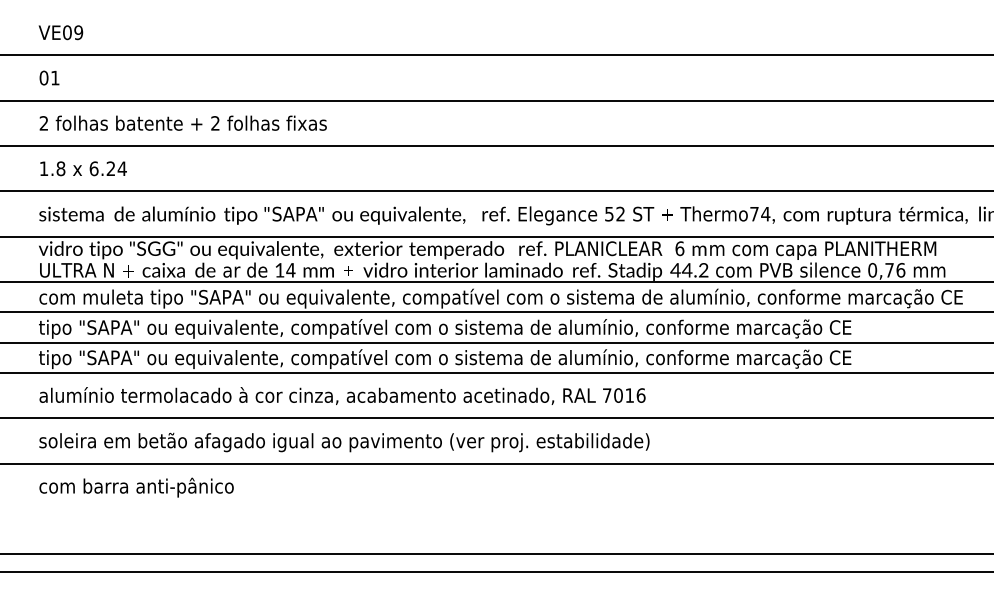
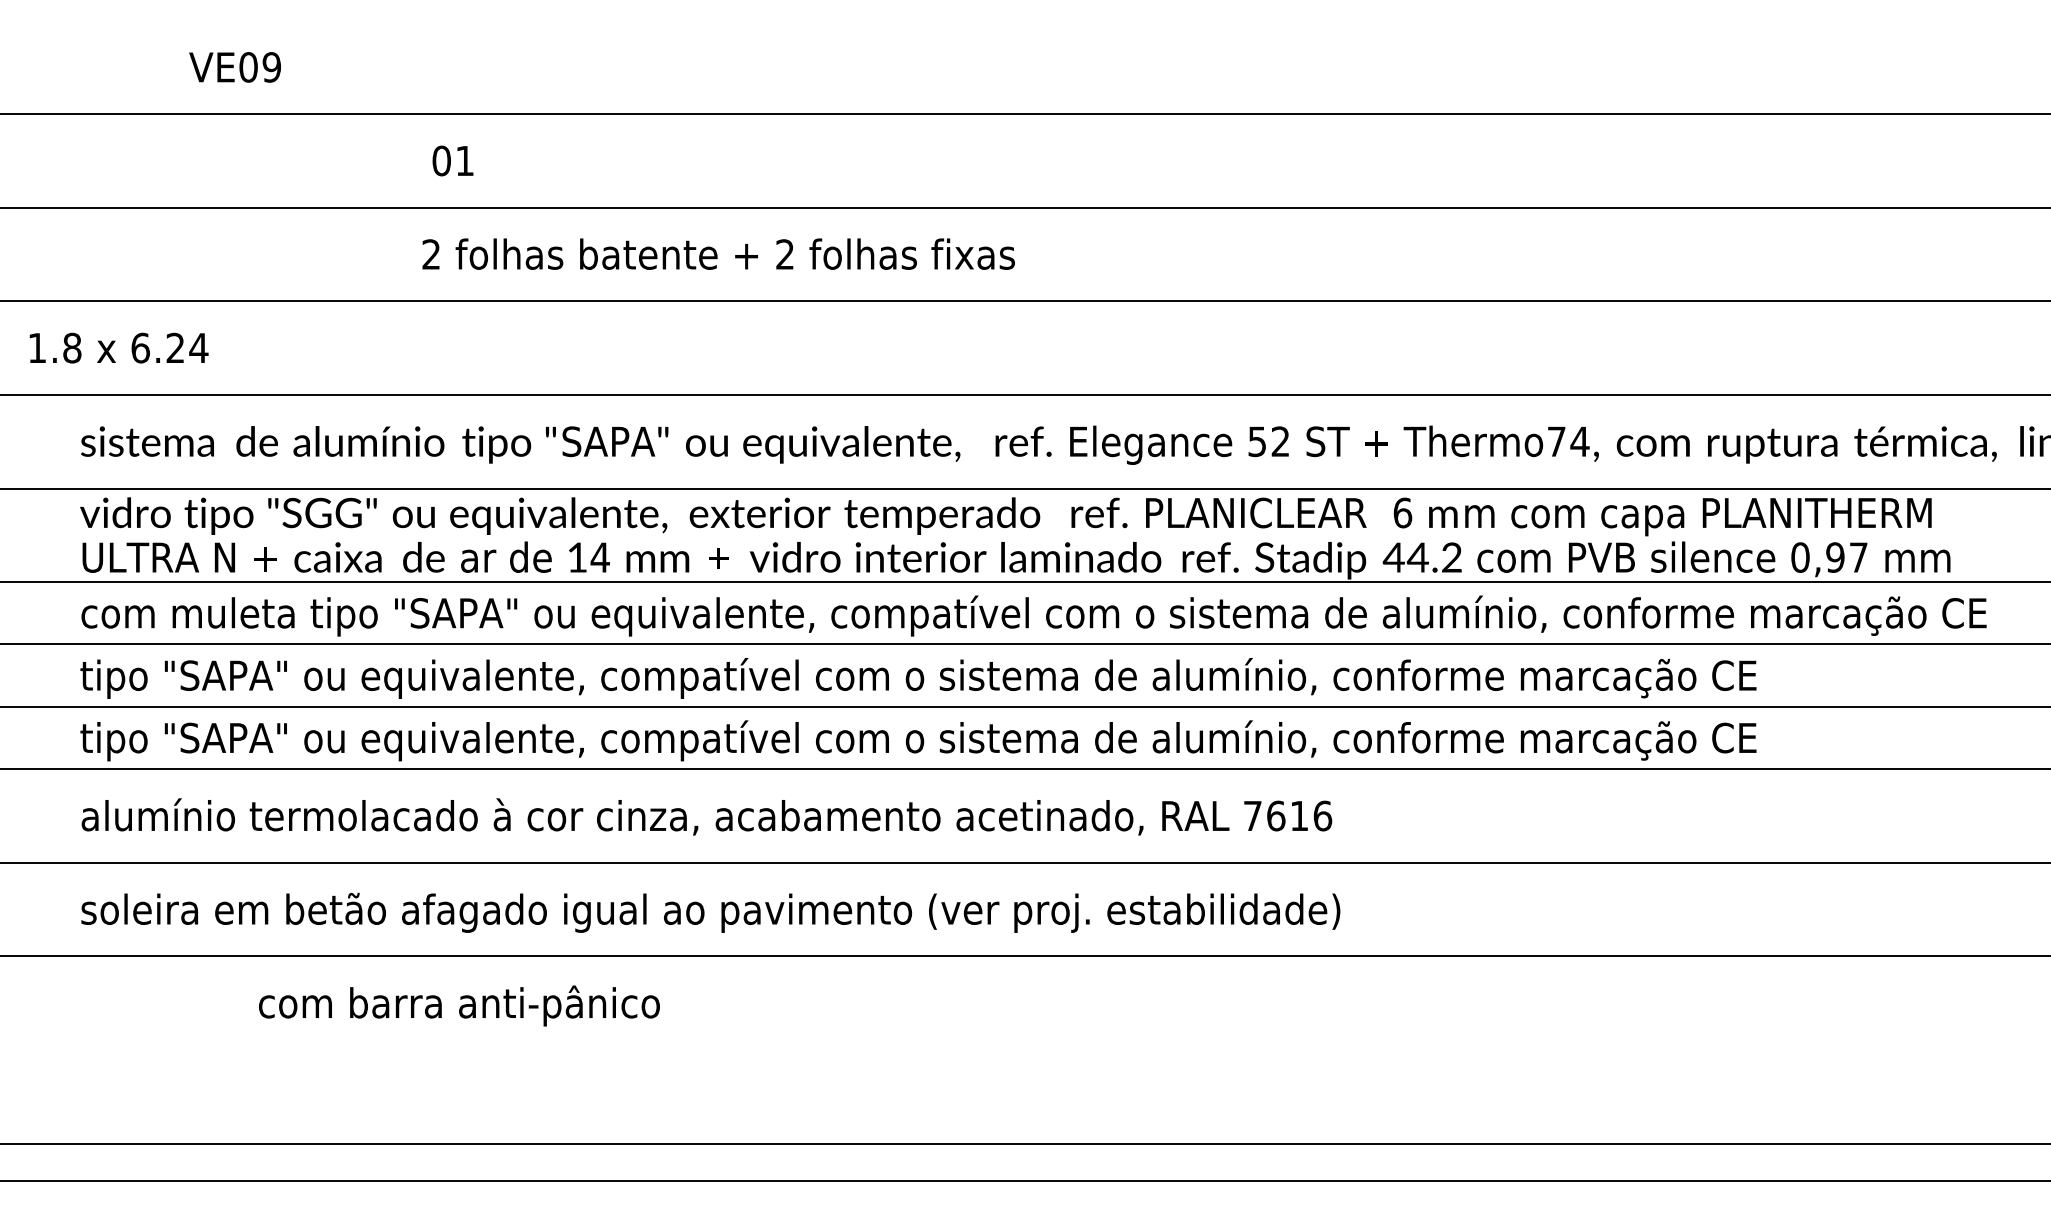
text: (60, 32) -> (234, 66), moved
text: (49, 77) -> (452, 159), moved
text: (182, 122) -> (717, 252), moved
text: (83, 168) -> (118, 347), moved
text: (895, 269) -> (1847, 555), 0,76 -> 0,97
text: (618, 395) -> (1276, 815), 7016 -> 7616
text: (136, 487) -> (459, 1005), moved

